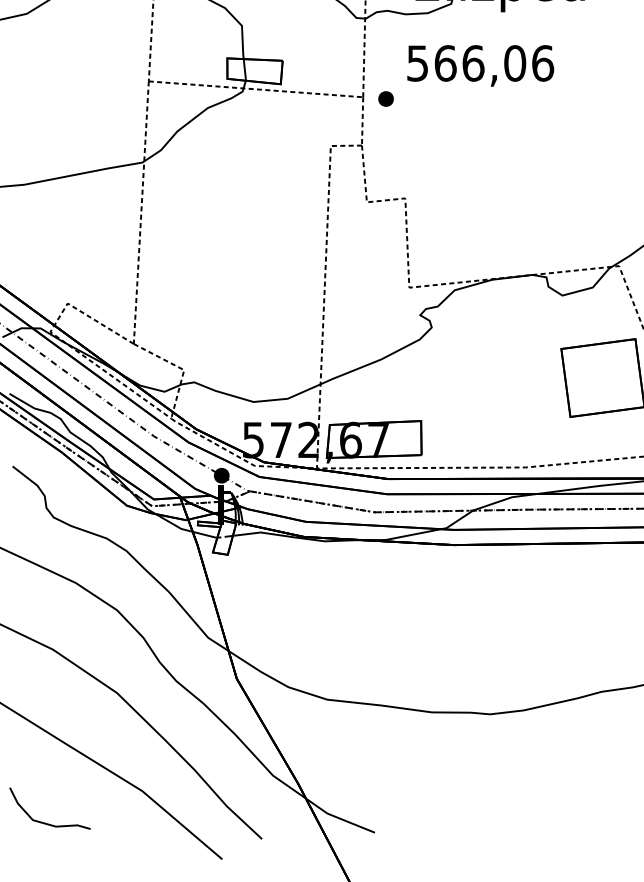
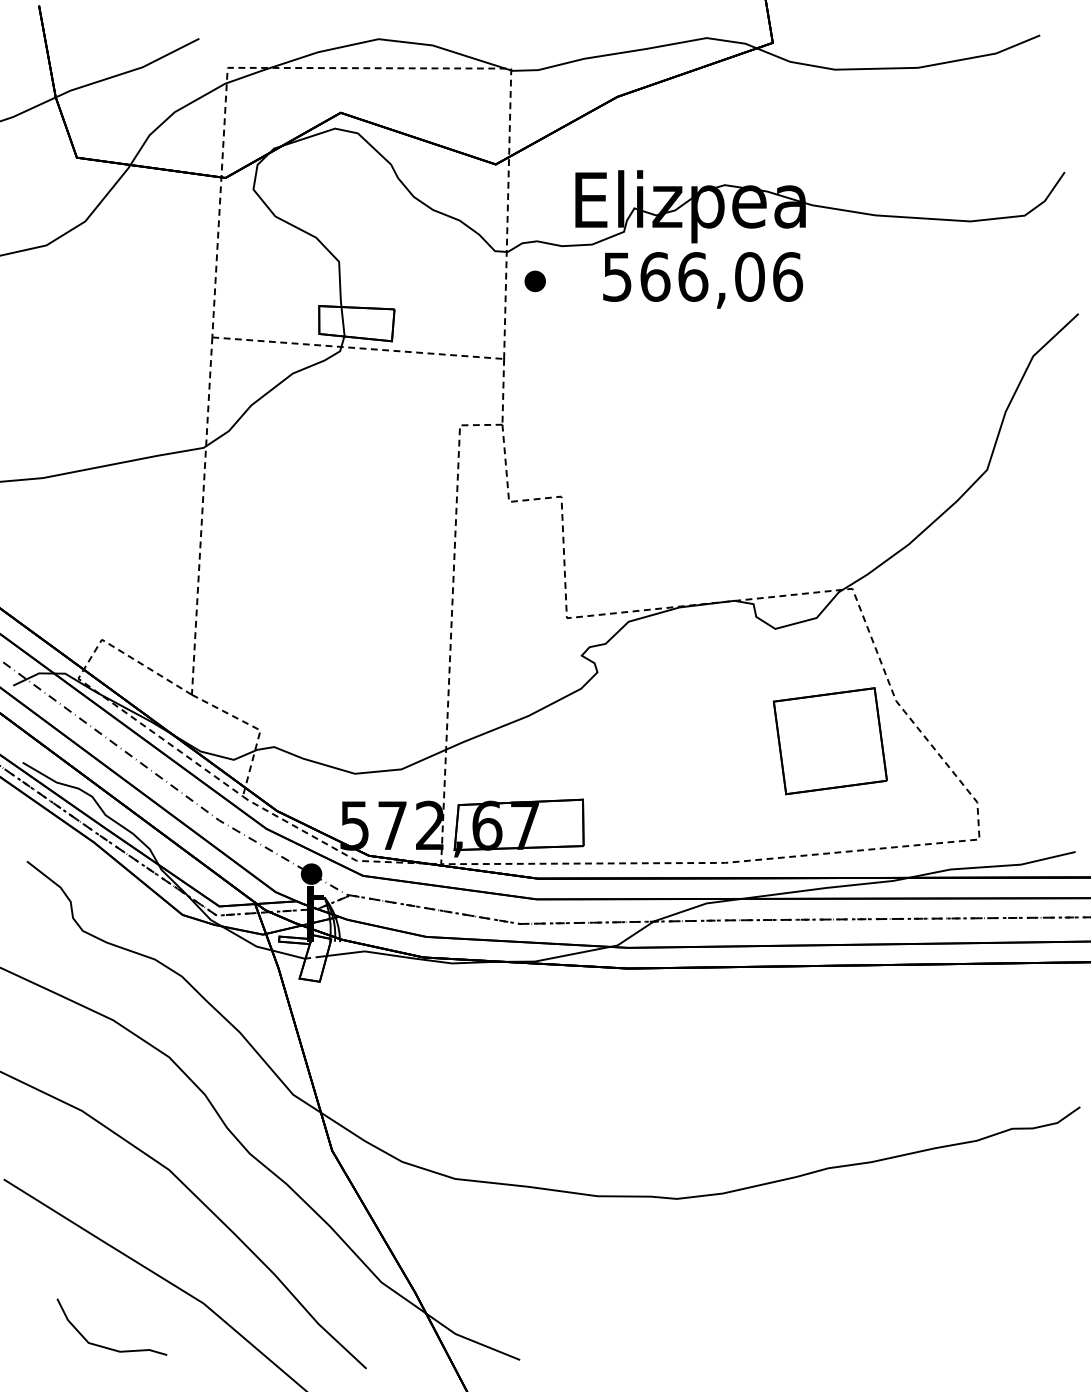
text: (480, 66) -> (702, 280), moved
part: (385, 99) -> (534, 281), moved
curve: (45, 822) -> (105, 1346), moved

